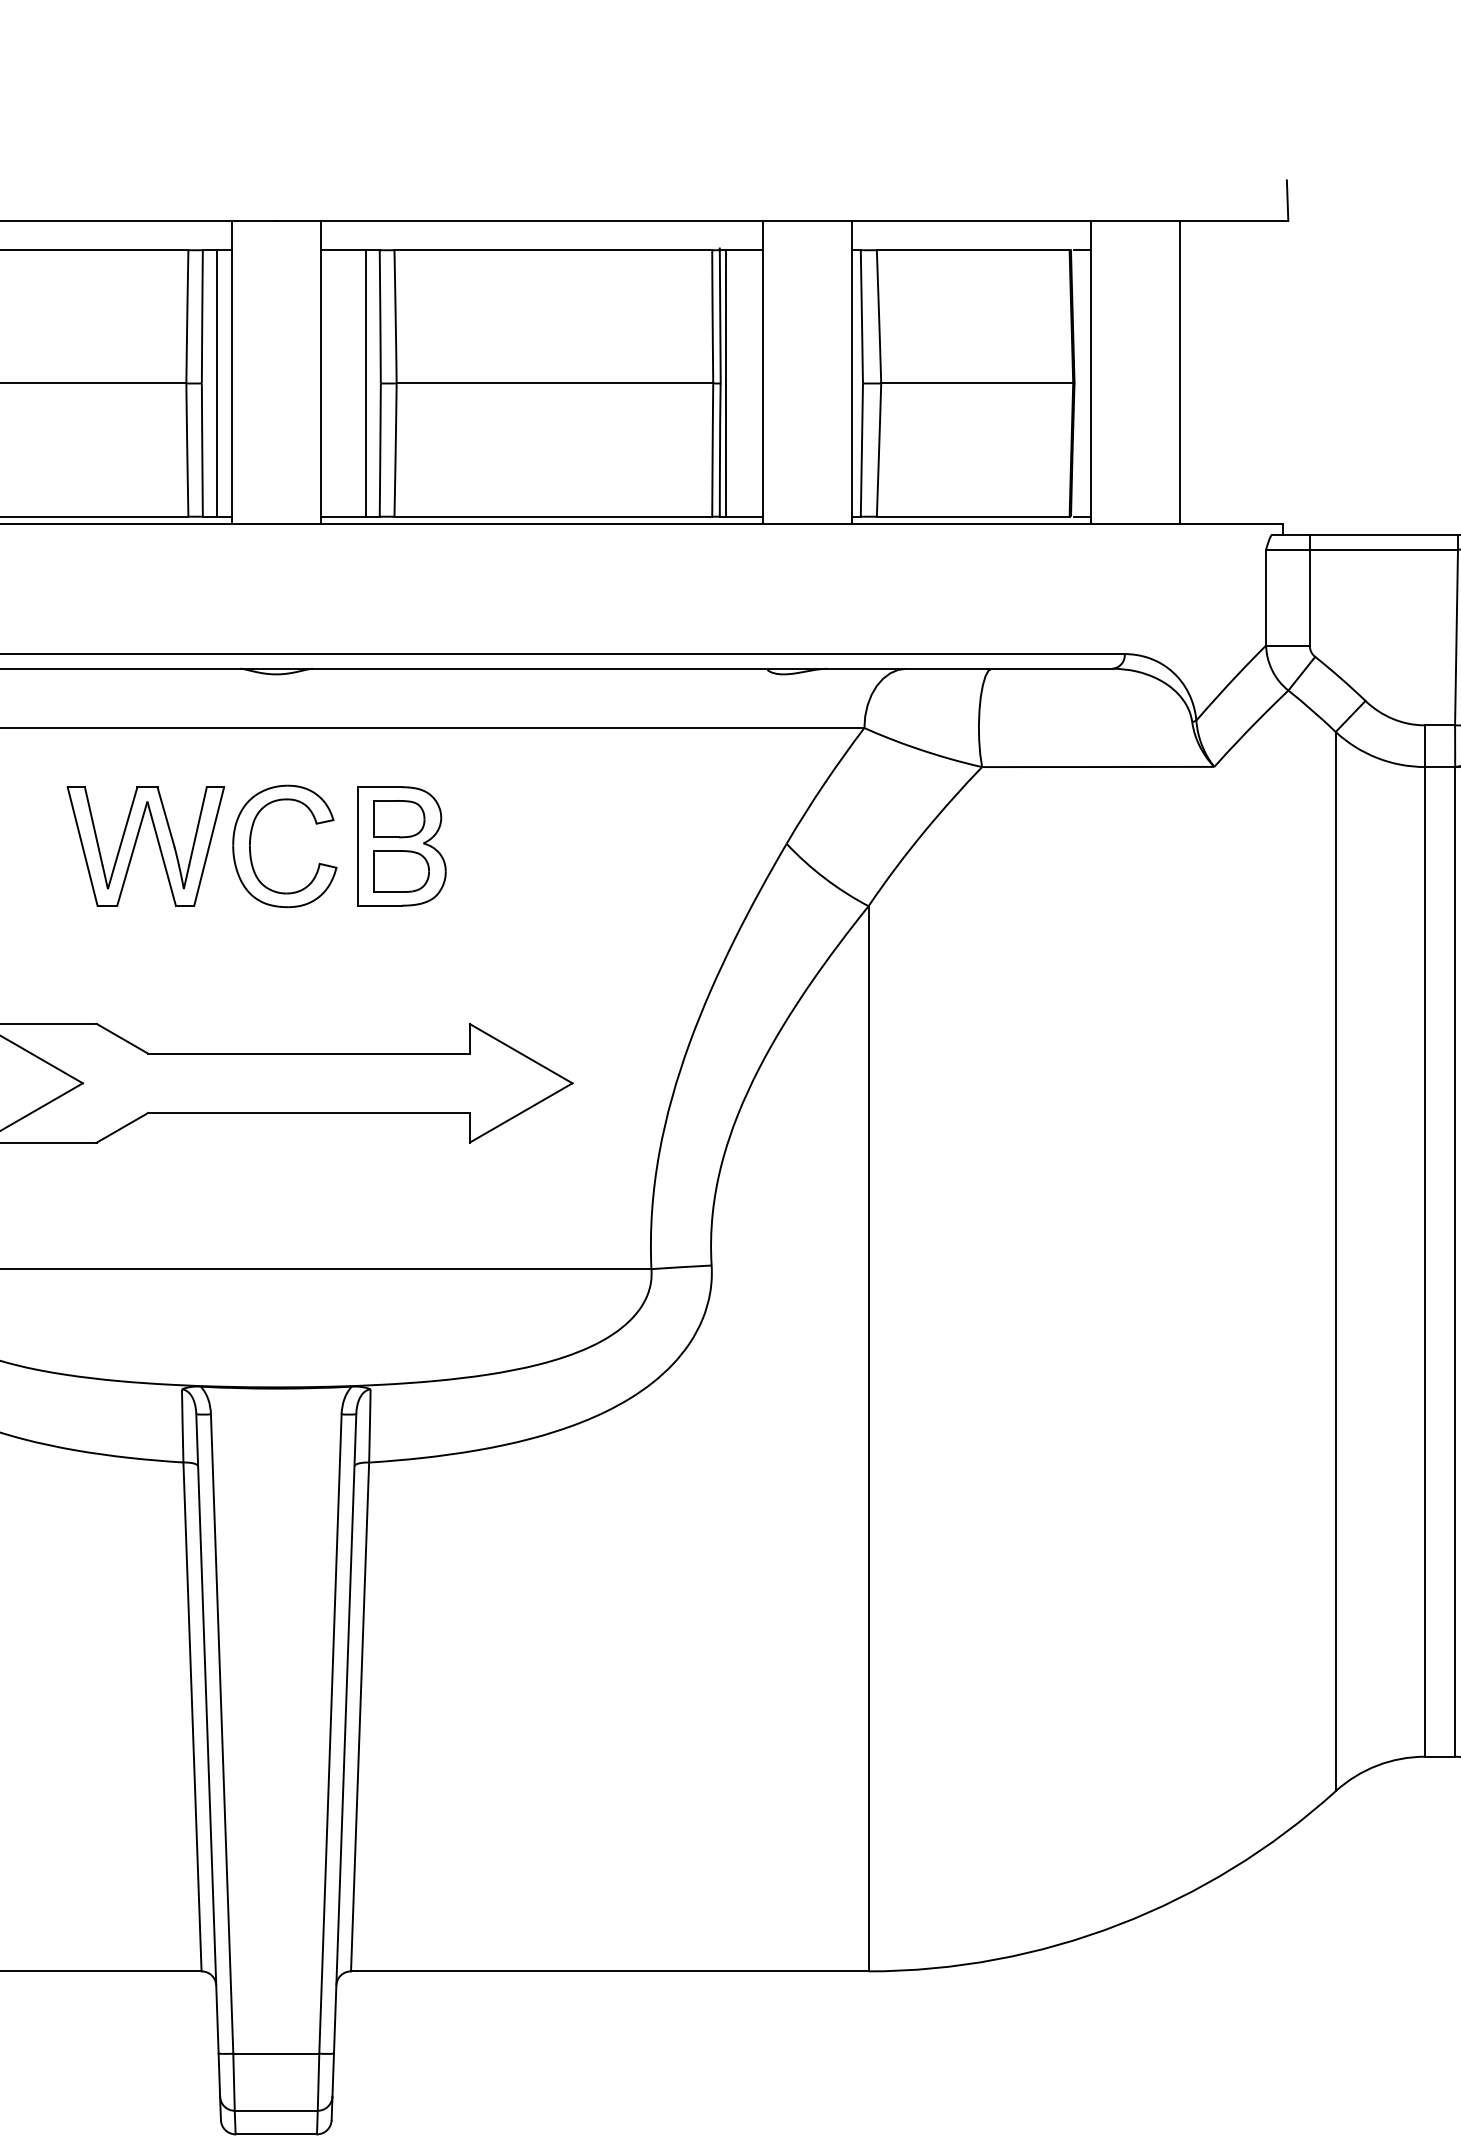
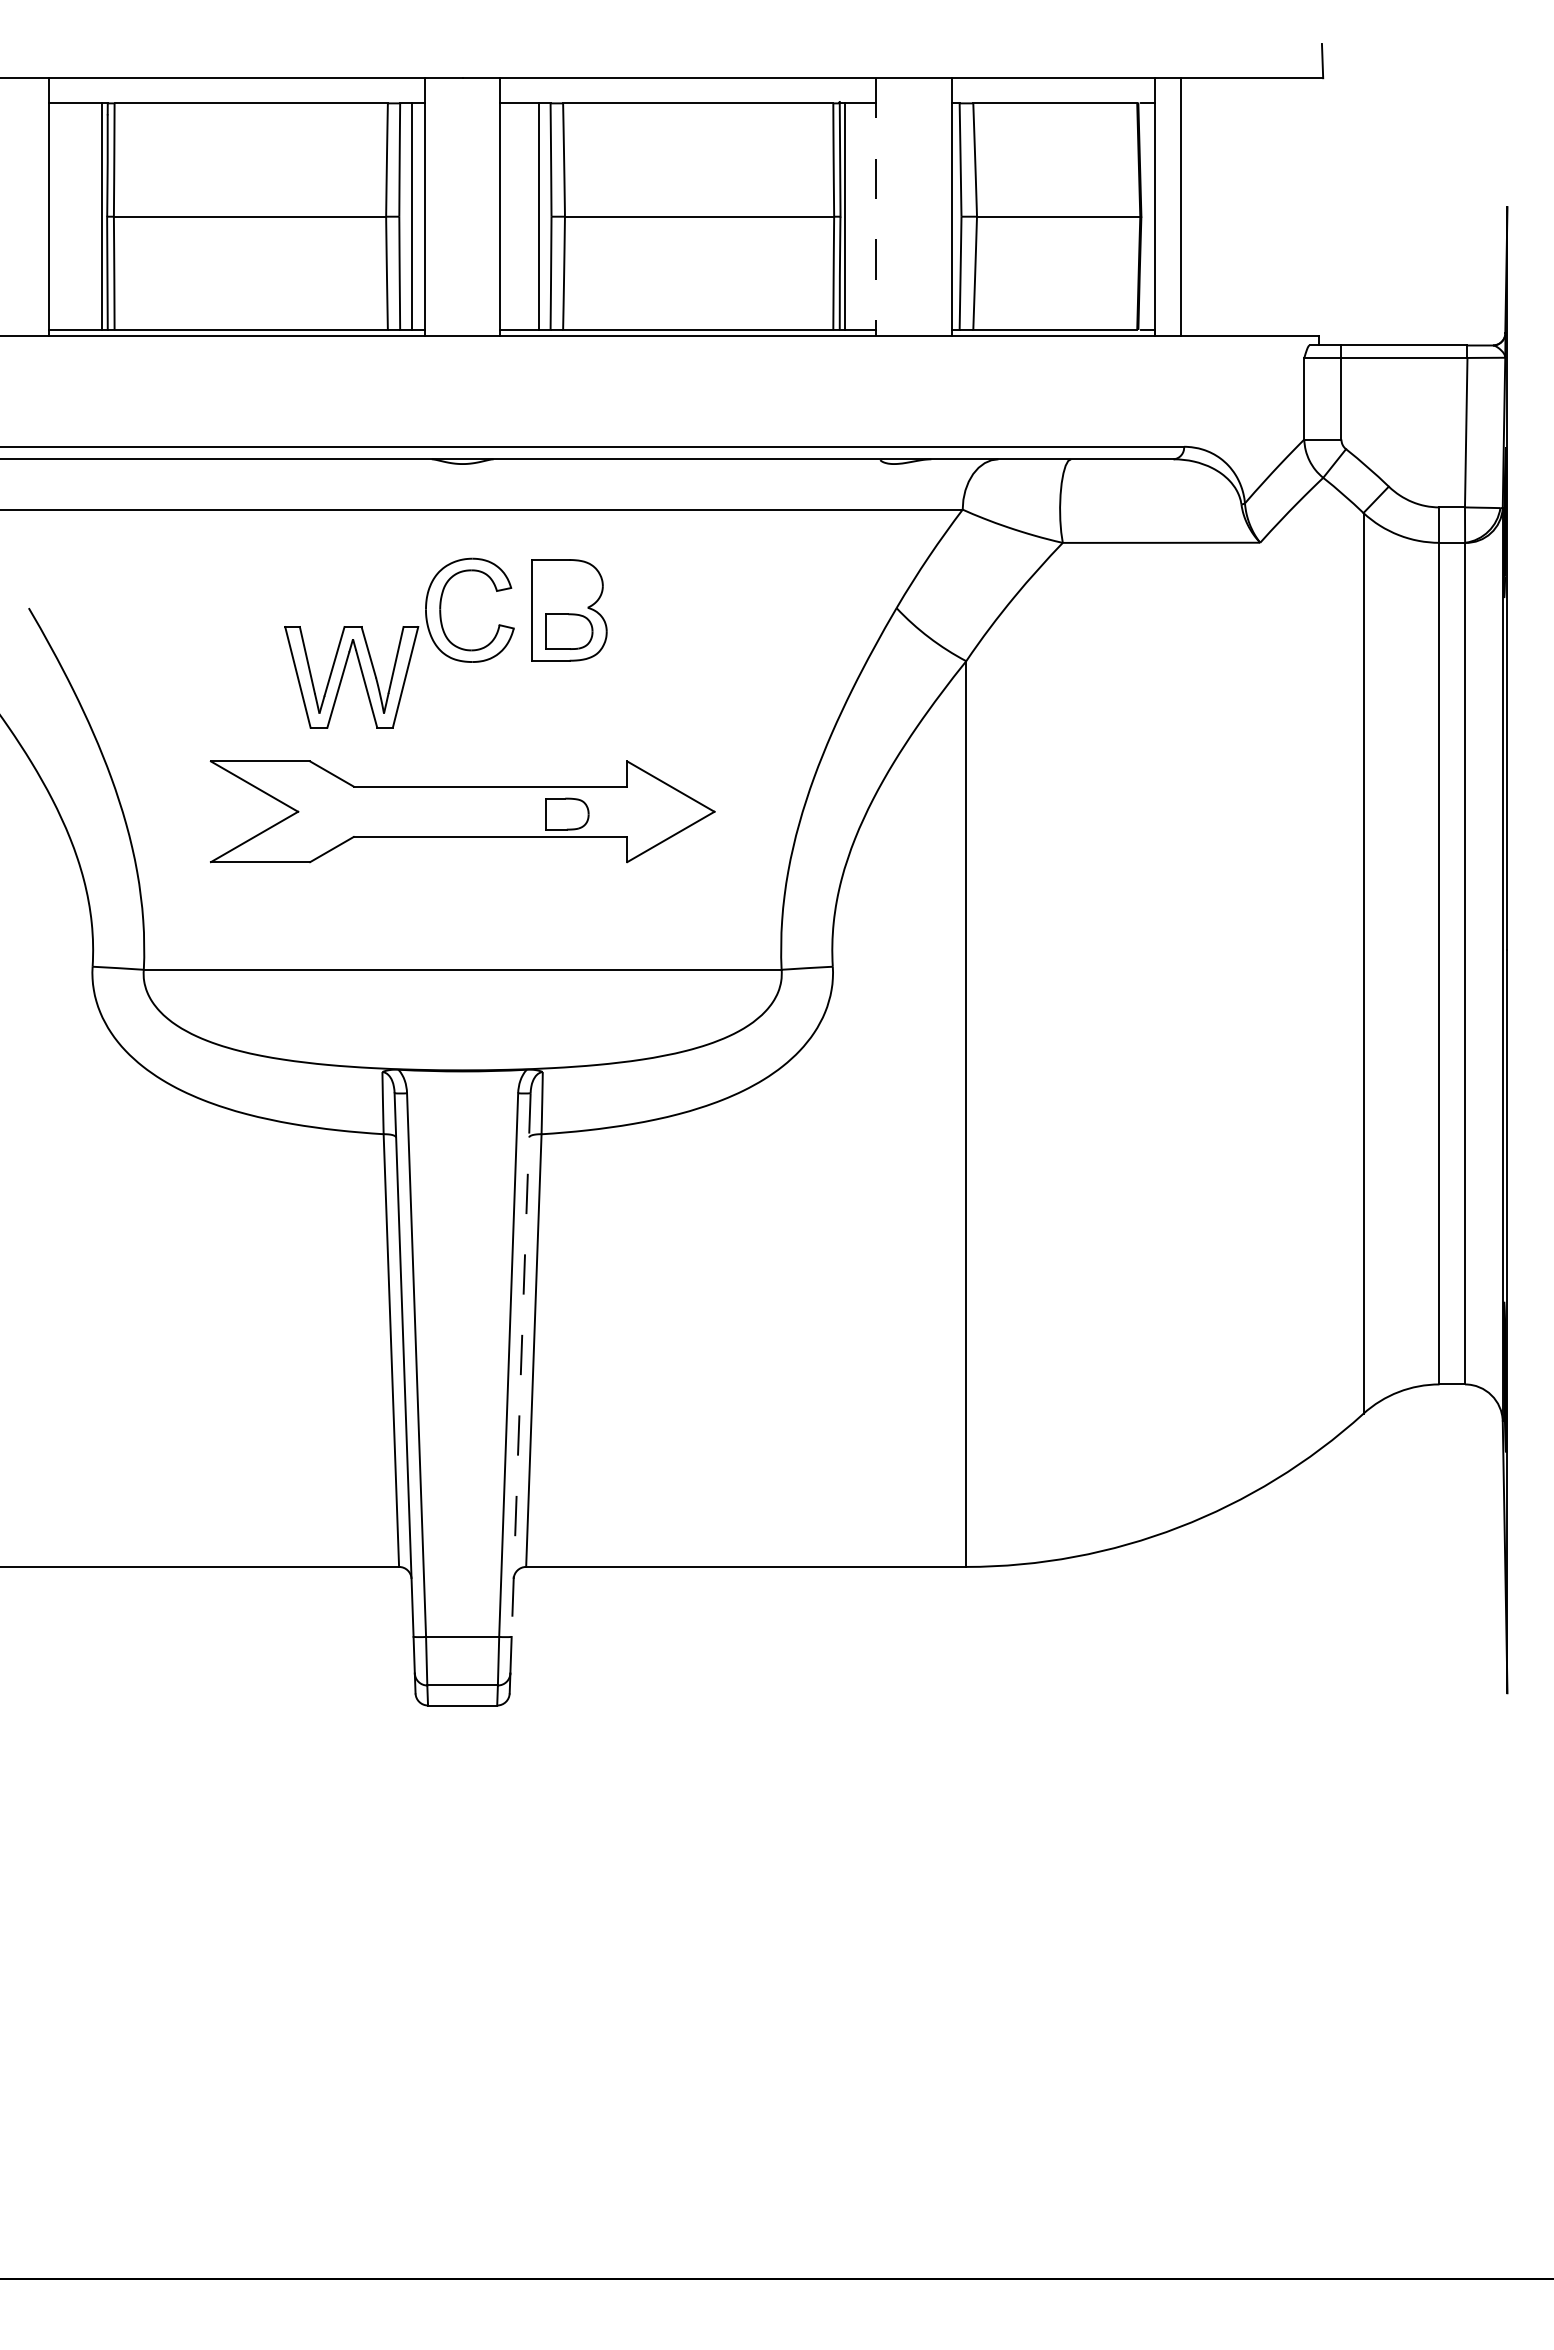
line: (763, 372) -> (876, 207), solid -> dashed
line: (1179, 372) -> (1180, 207), moved
part: (399, 818) -> (567, 813), moved
part: (136, 845) -> (343, 676), moved
line: (345, 1734) -> (521, 1365), solid -> dashed

